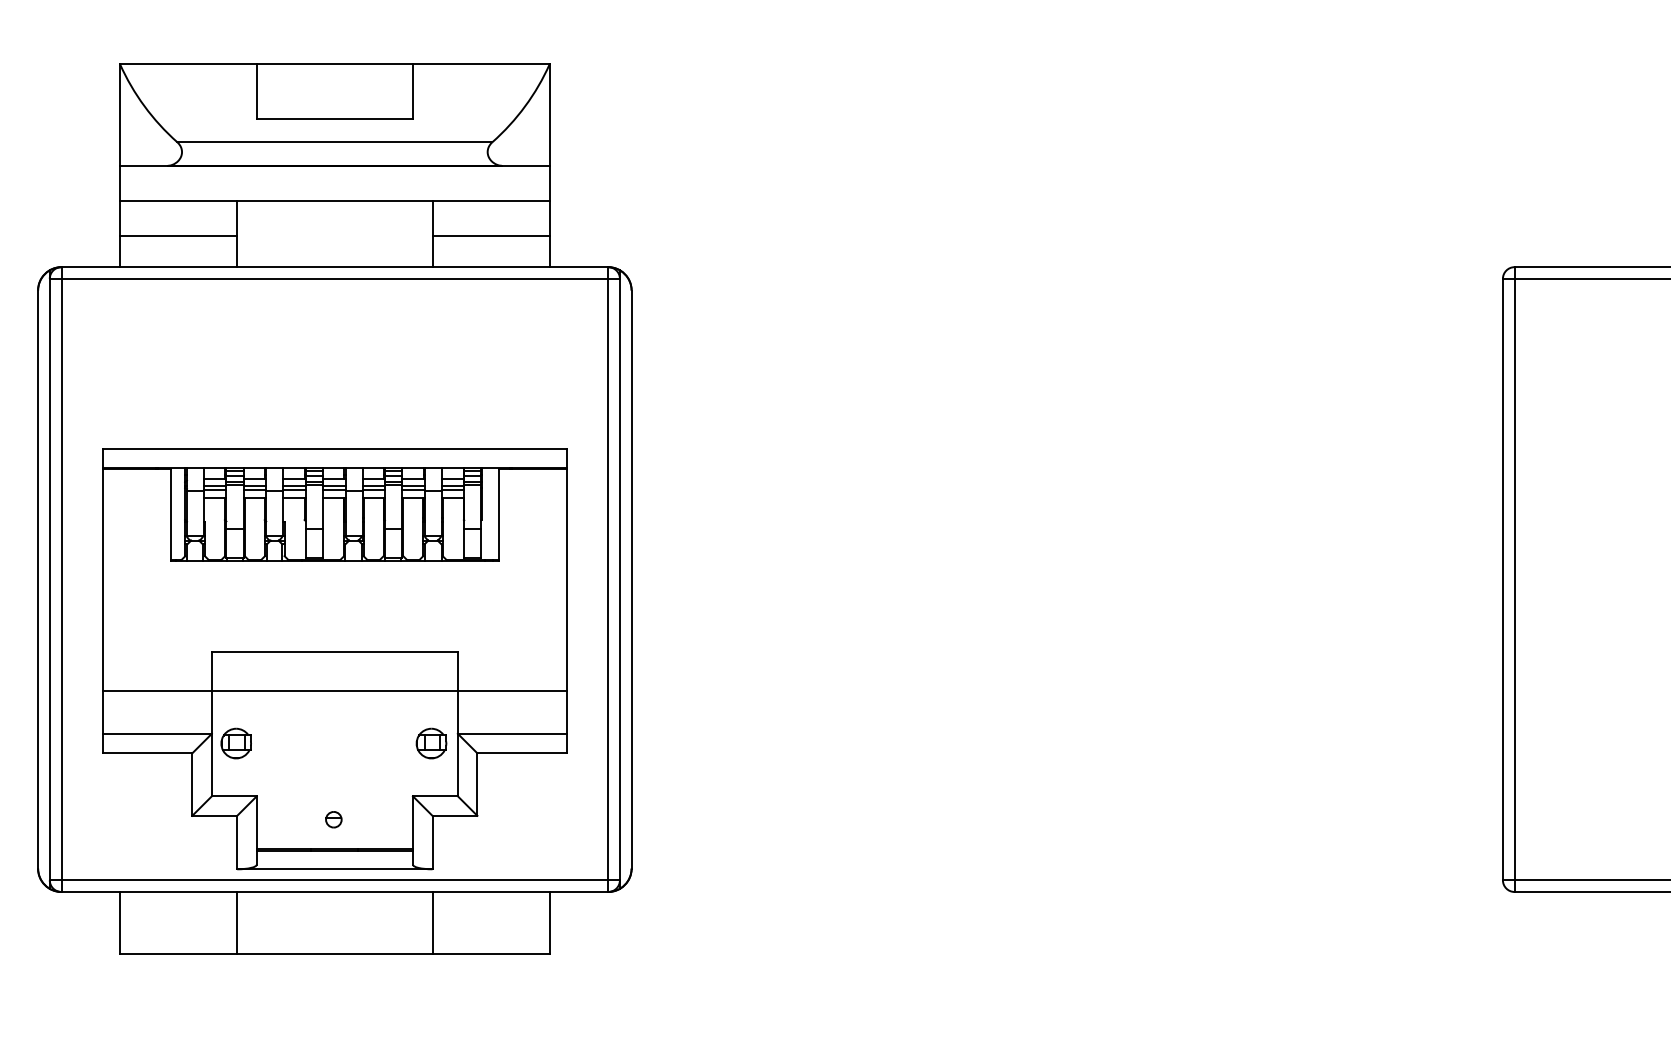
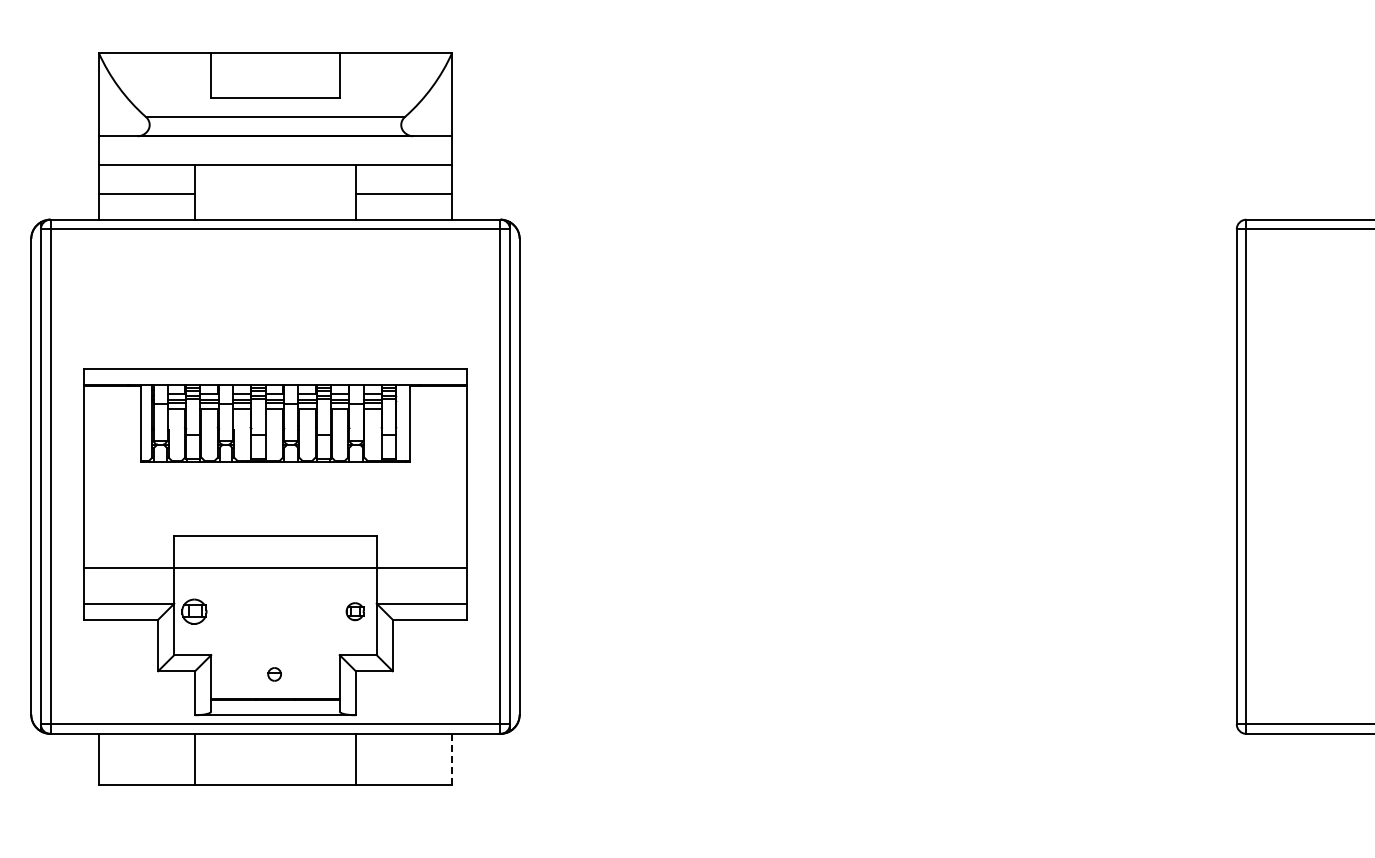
part: (432, 743) -> (355, 611), size x0.7
line: (549, 923) -> (452, 759), solid -> dashed

